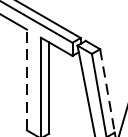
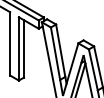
line: (27, 79) -> (10, 43), dashed -> solid
line: (107, 90) -> (60, 50), dashed -> solid

